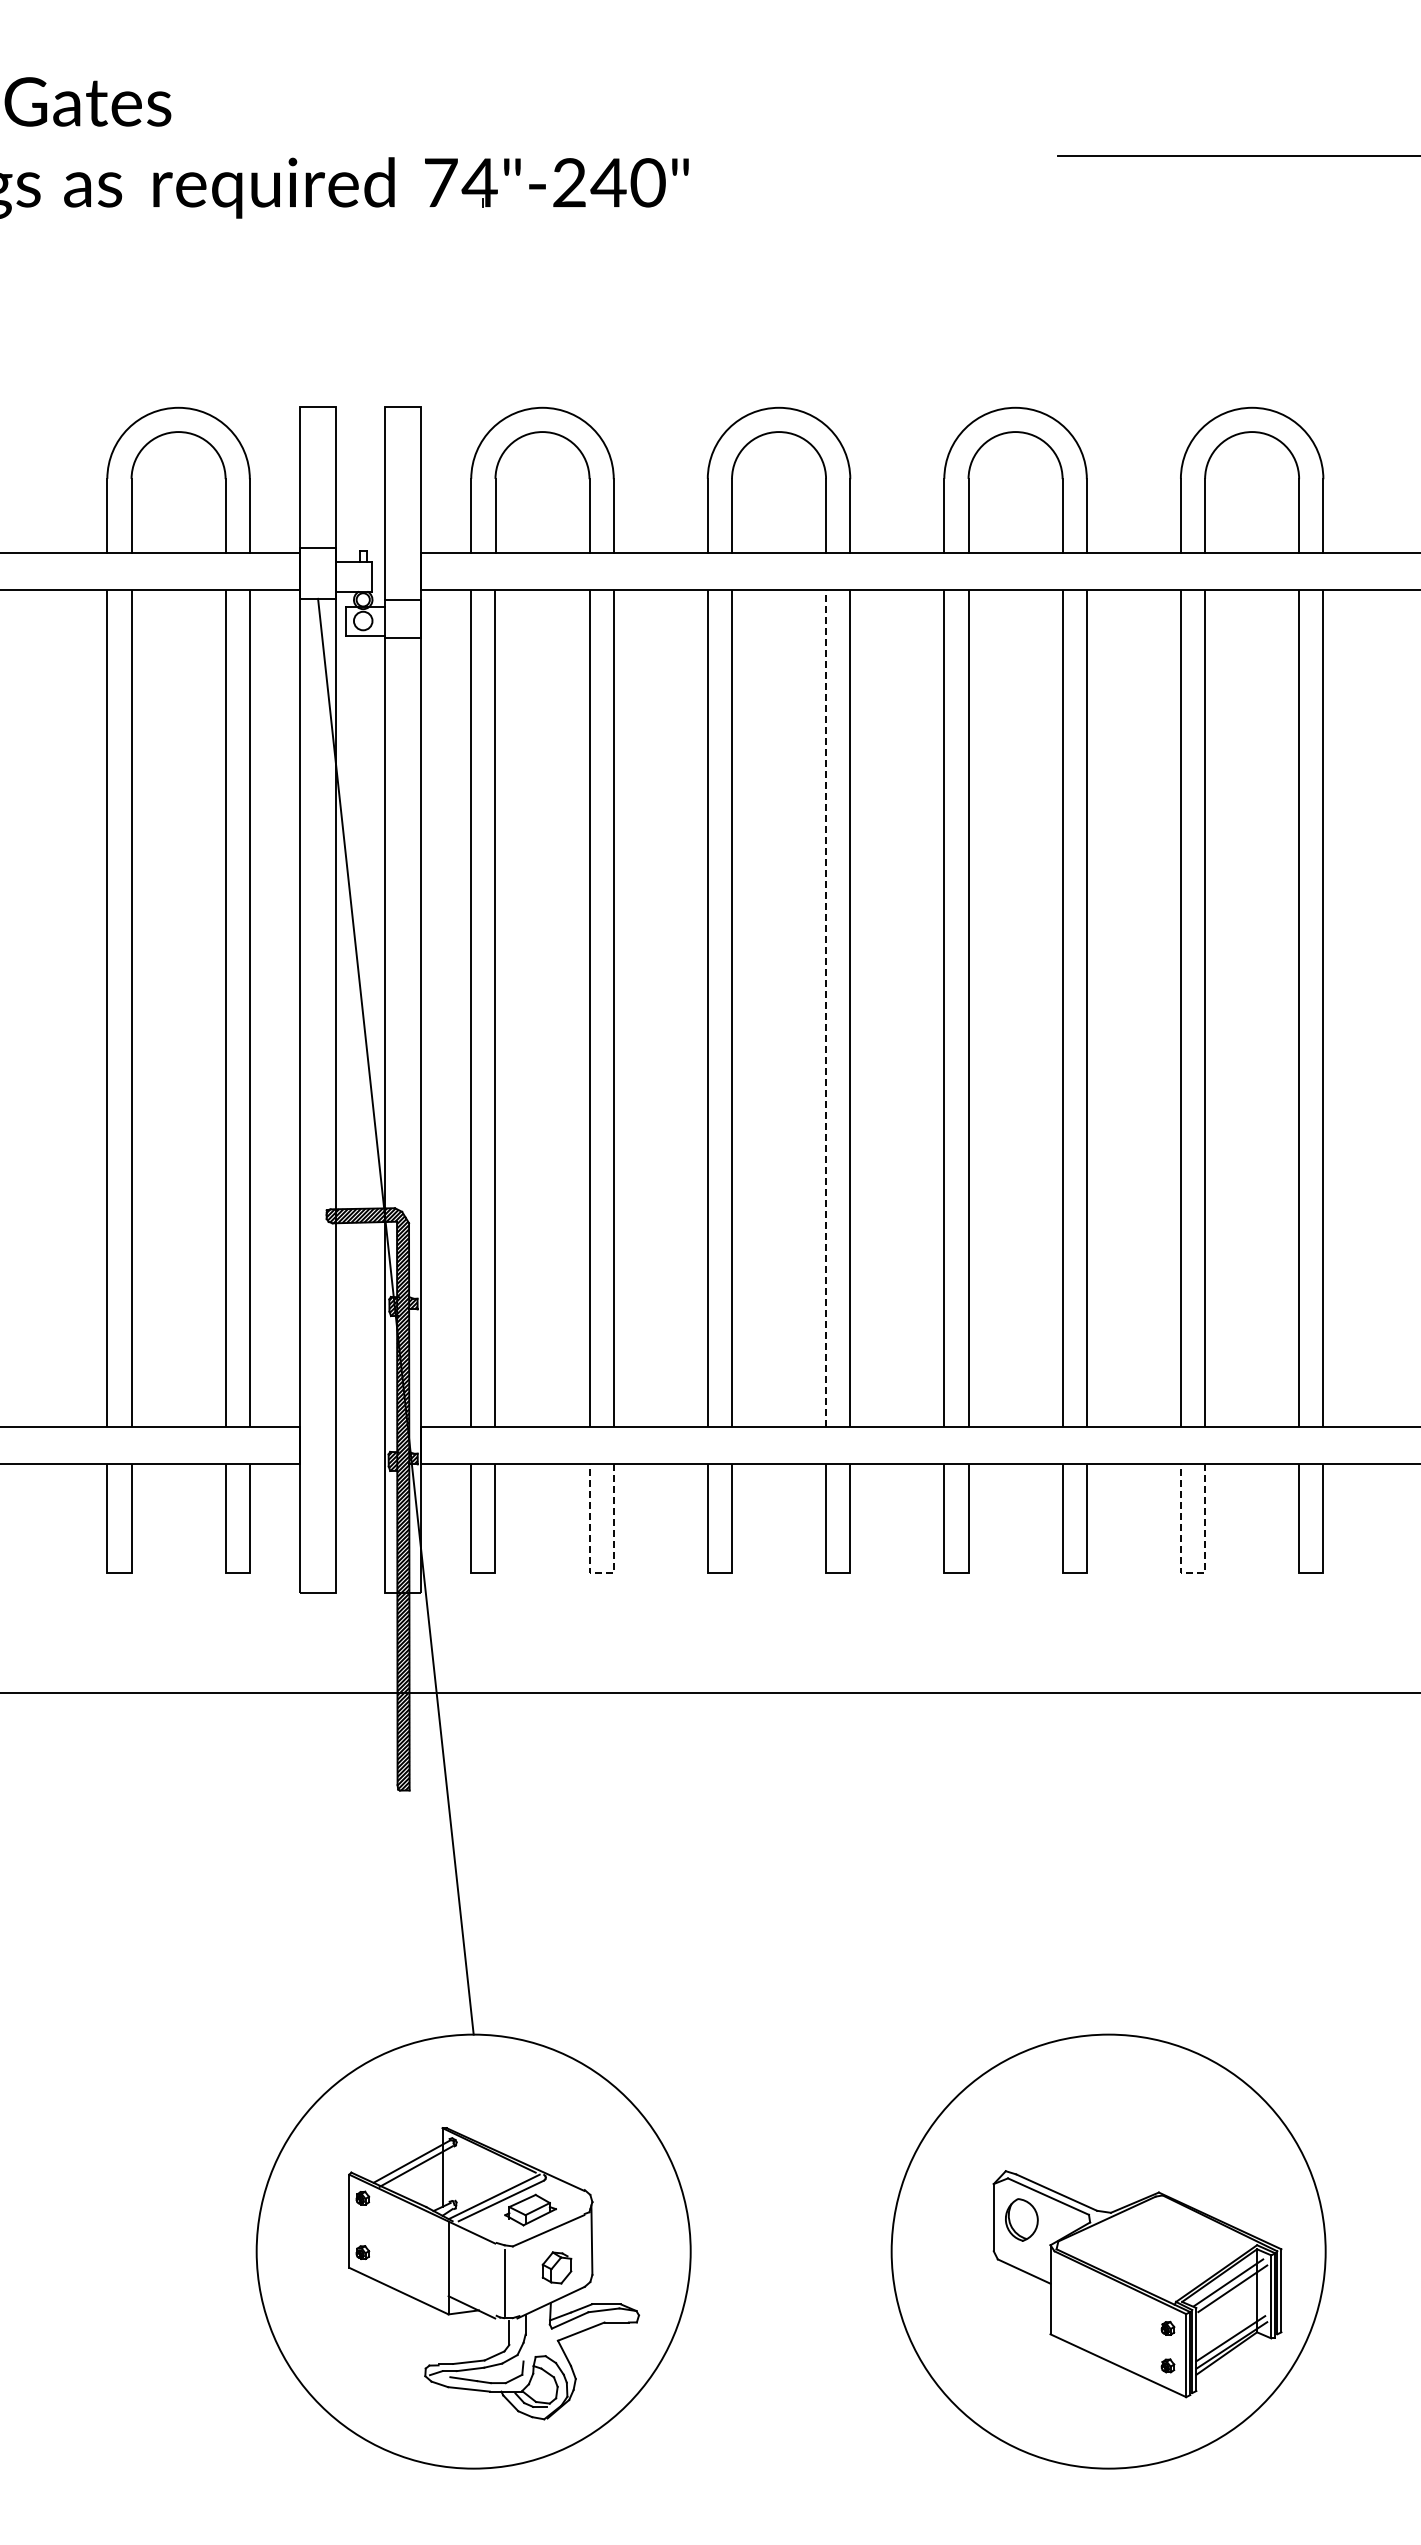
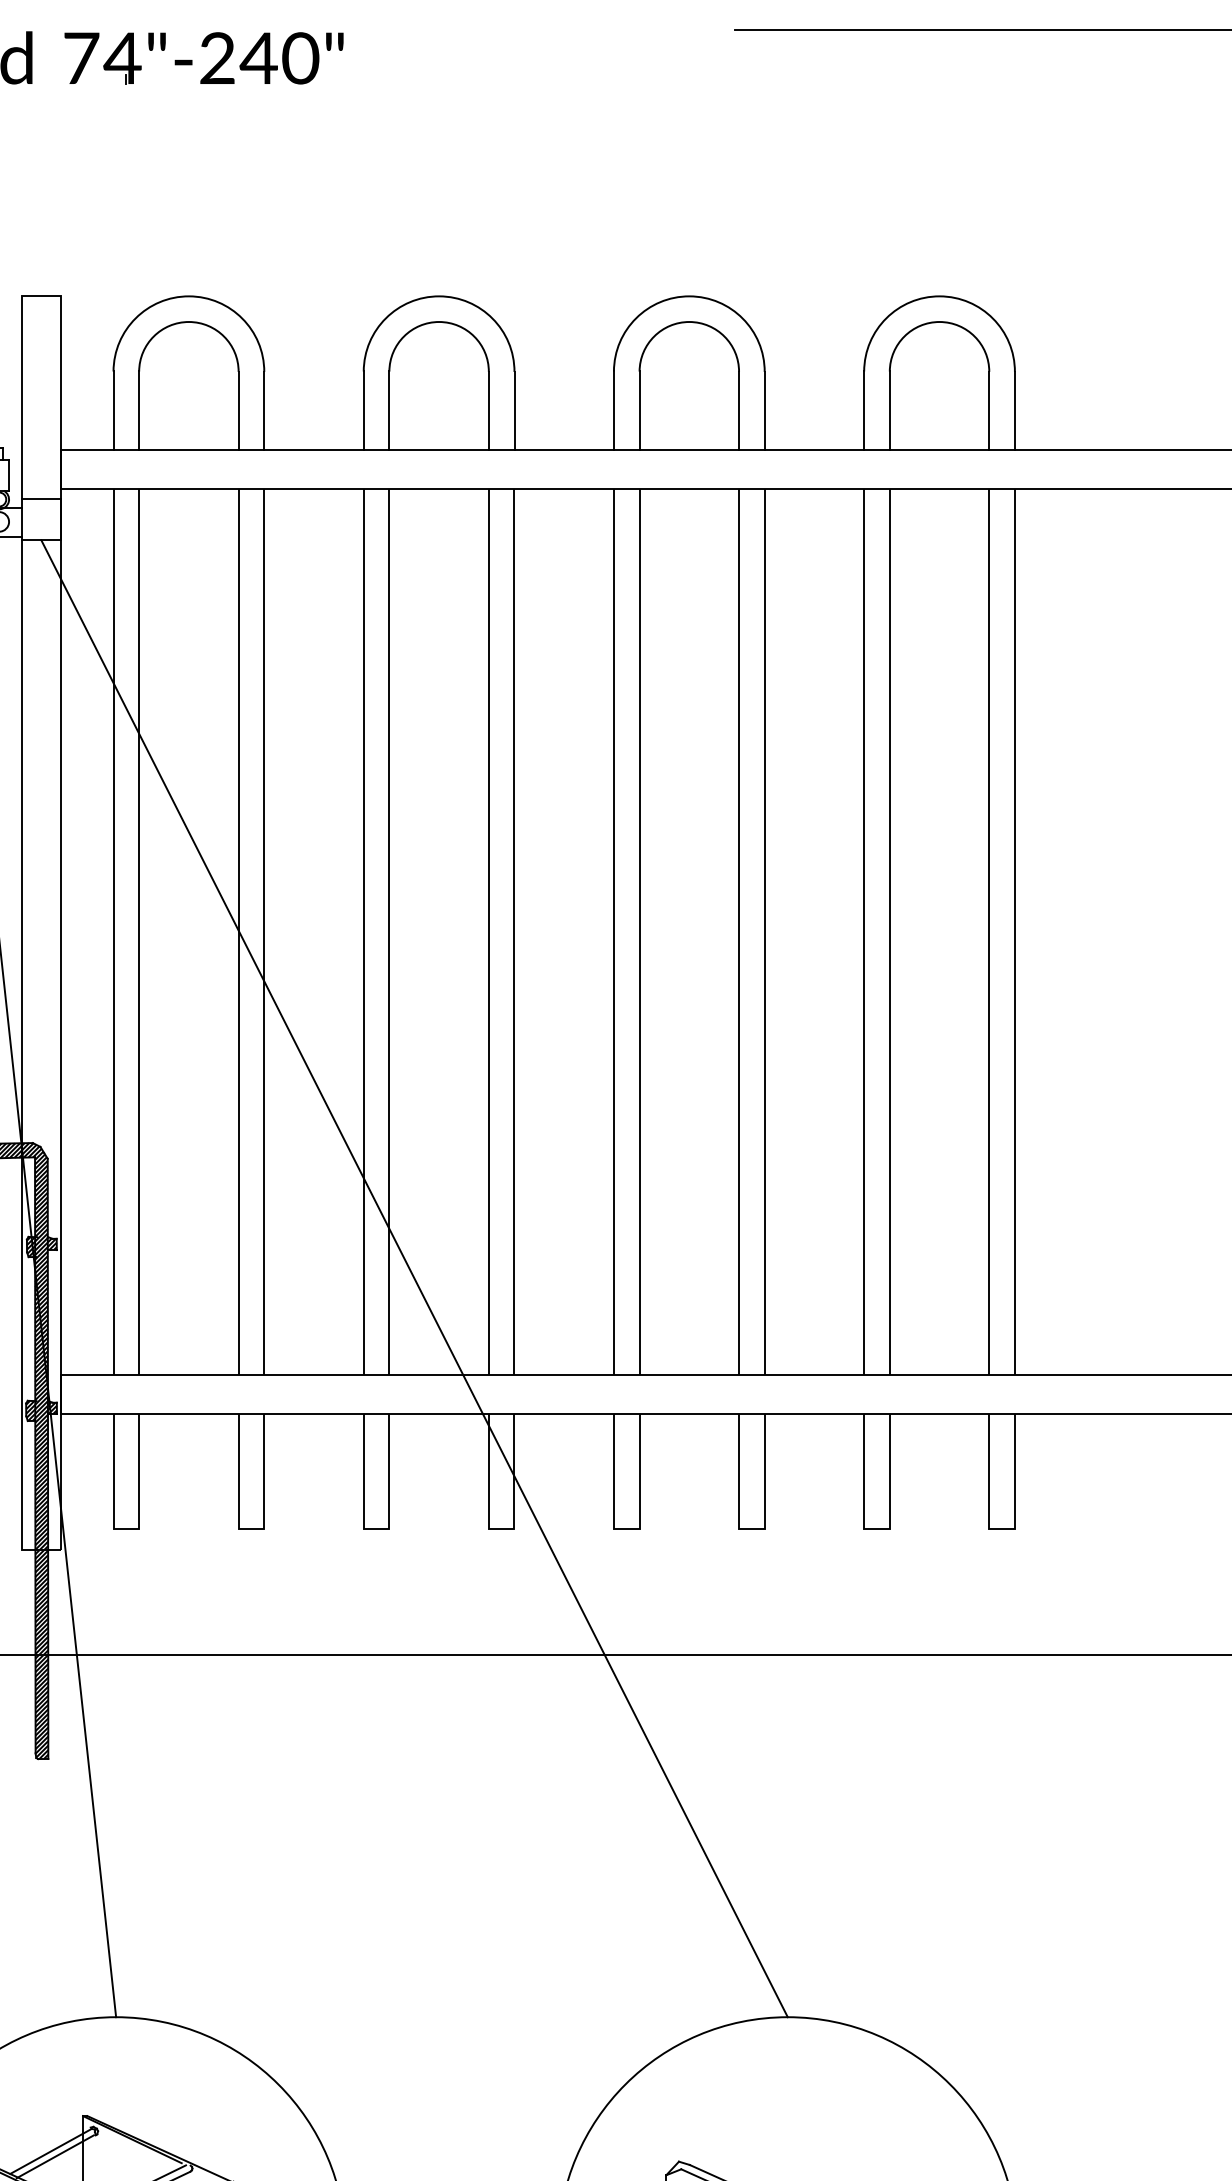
line: (826, 1008) -> (489, 931), dashed -> solid
line: (755, 1336) -> (414, 1278), added
line: (601, 1573) -> (251, 1529), dashed -> solid
line: (1192, 1573) -> (876, 1529), dashed -> solid

